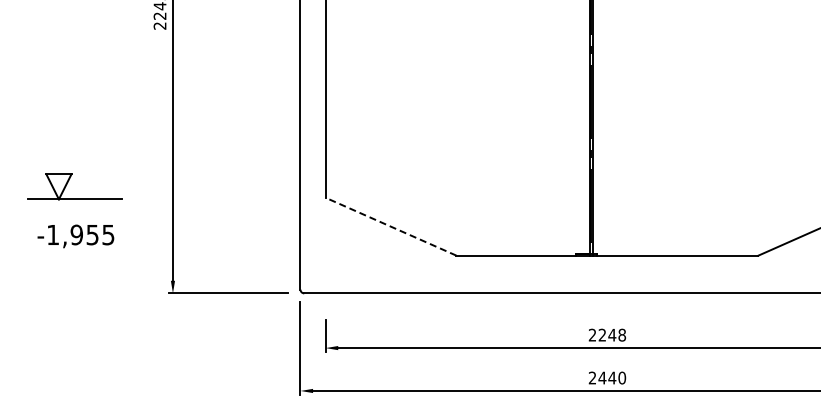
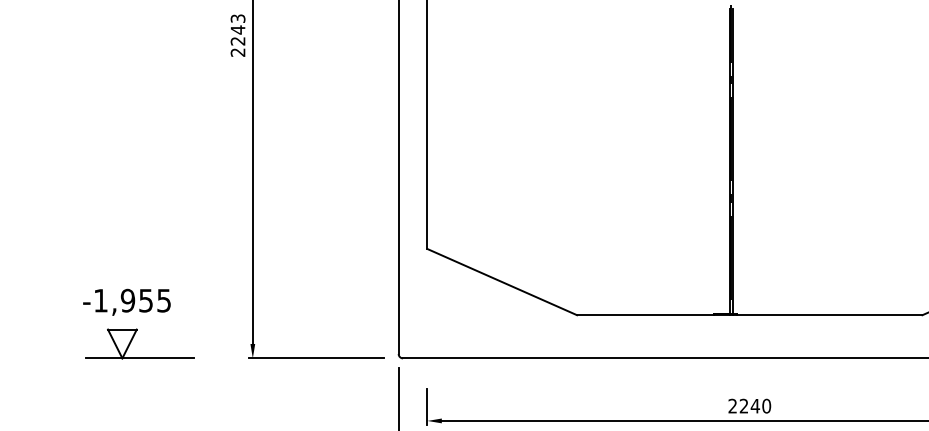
part: (68, 182) -> (133, 339), moved
line: (391, 226) -> (502, 281), dashed -> solid
text: (75, 236) -> (126, 302), moved
text: (622, 335) -> (767, 406), 2248 -> 2240

